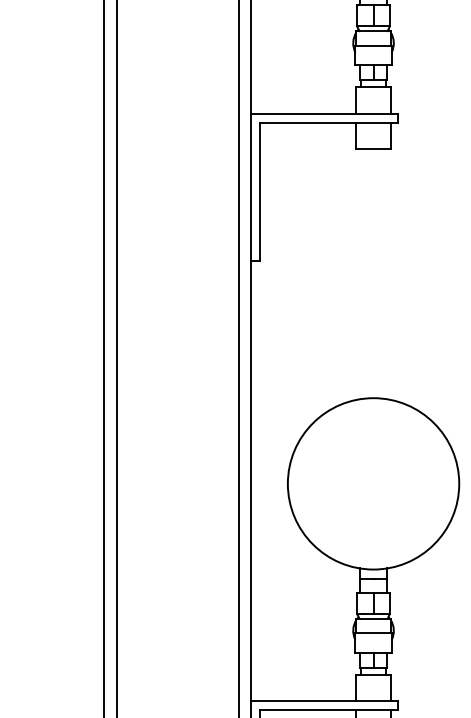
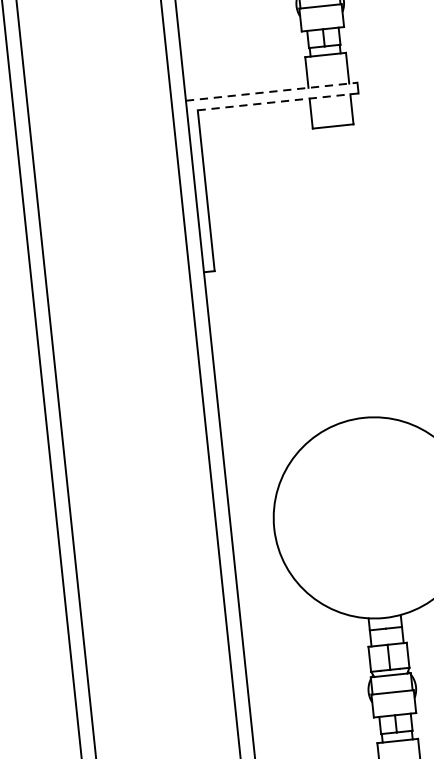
line: (325, 113) -> (272, 91), solid -> dashed
line: (329, 122) -> (278, 101), solid -> dashed

